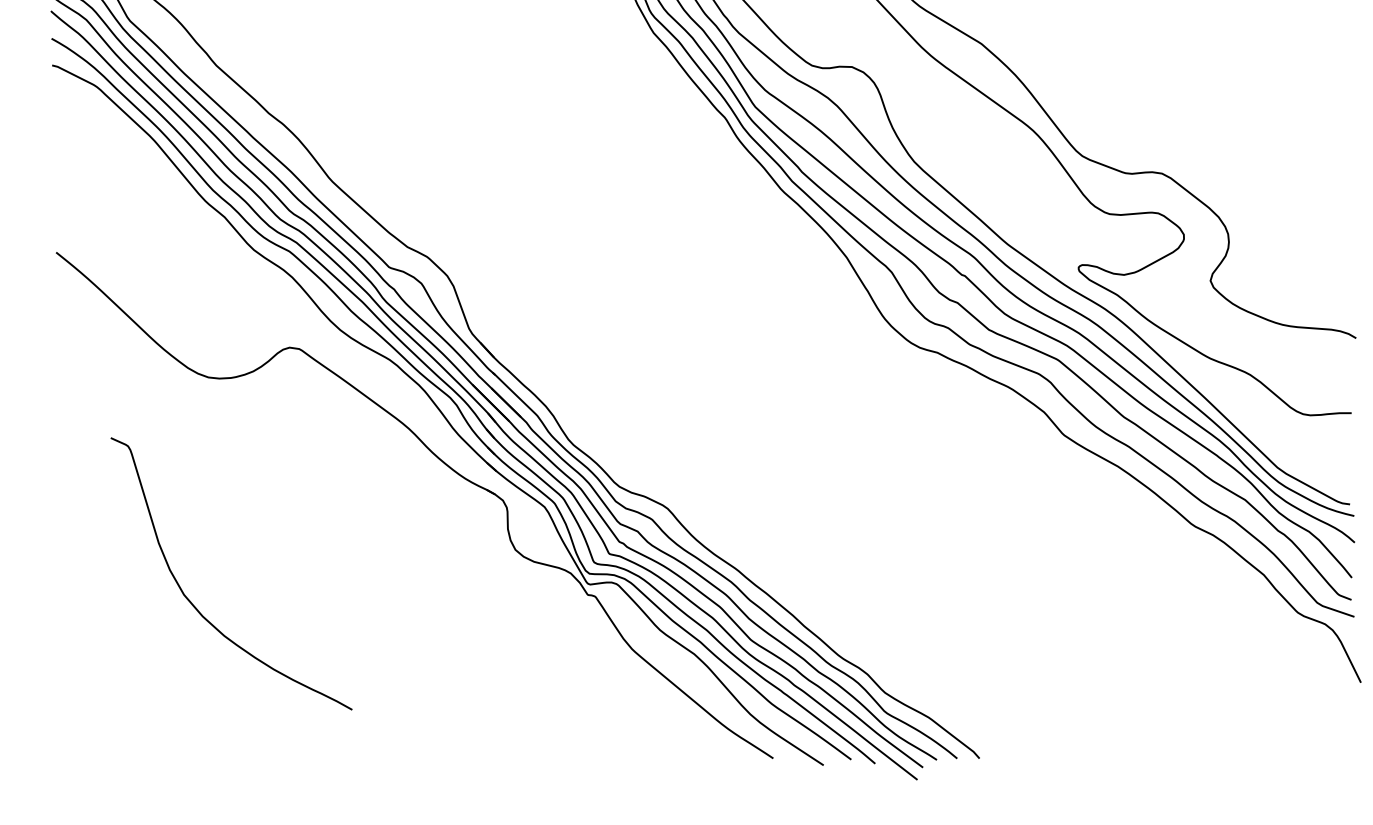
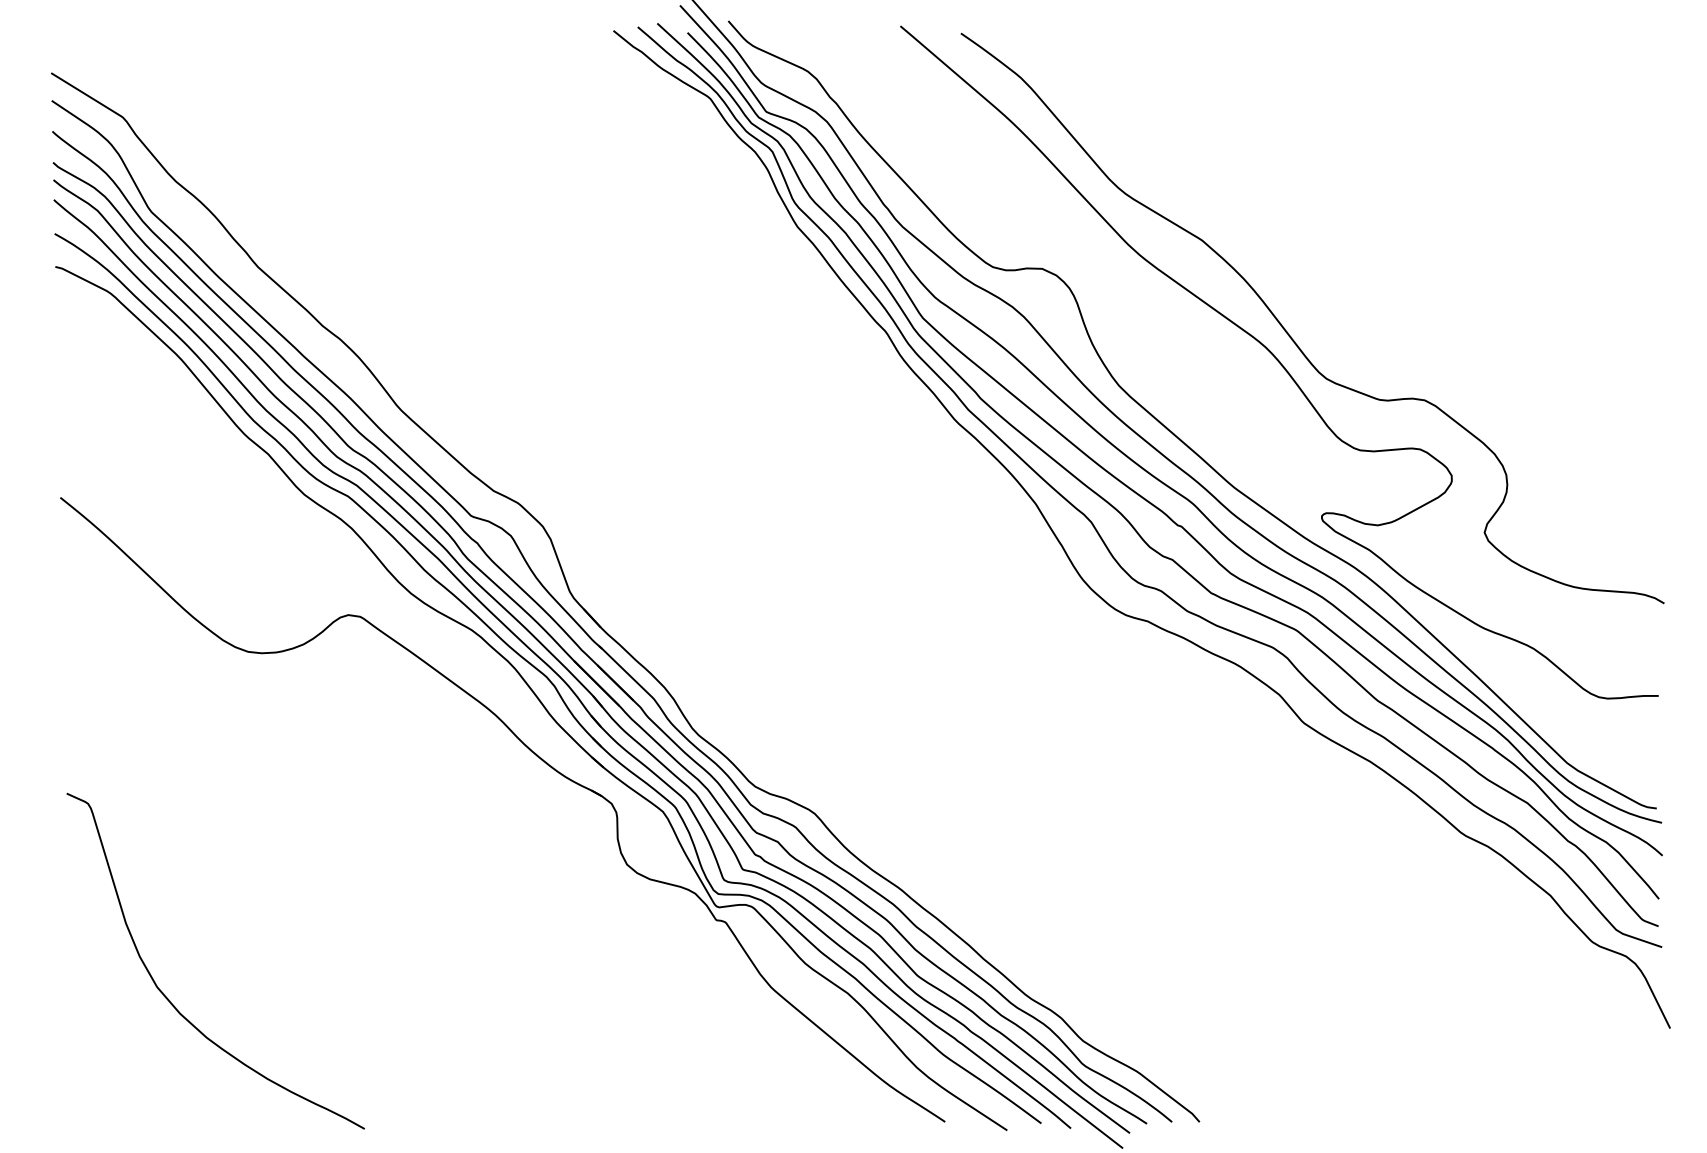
curve: (194, 604) -> (169, 999), moved

